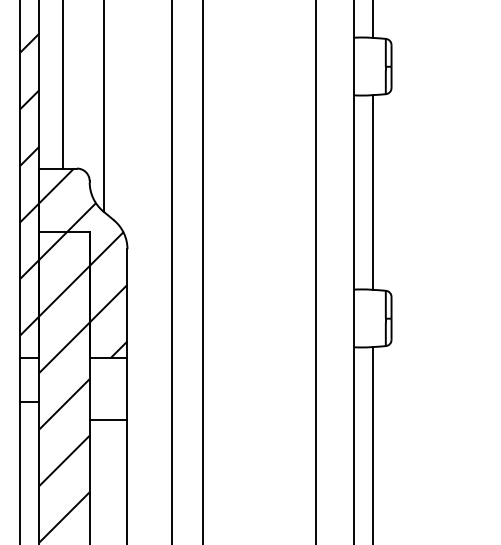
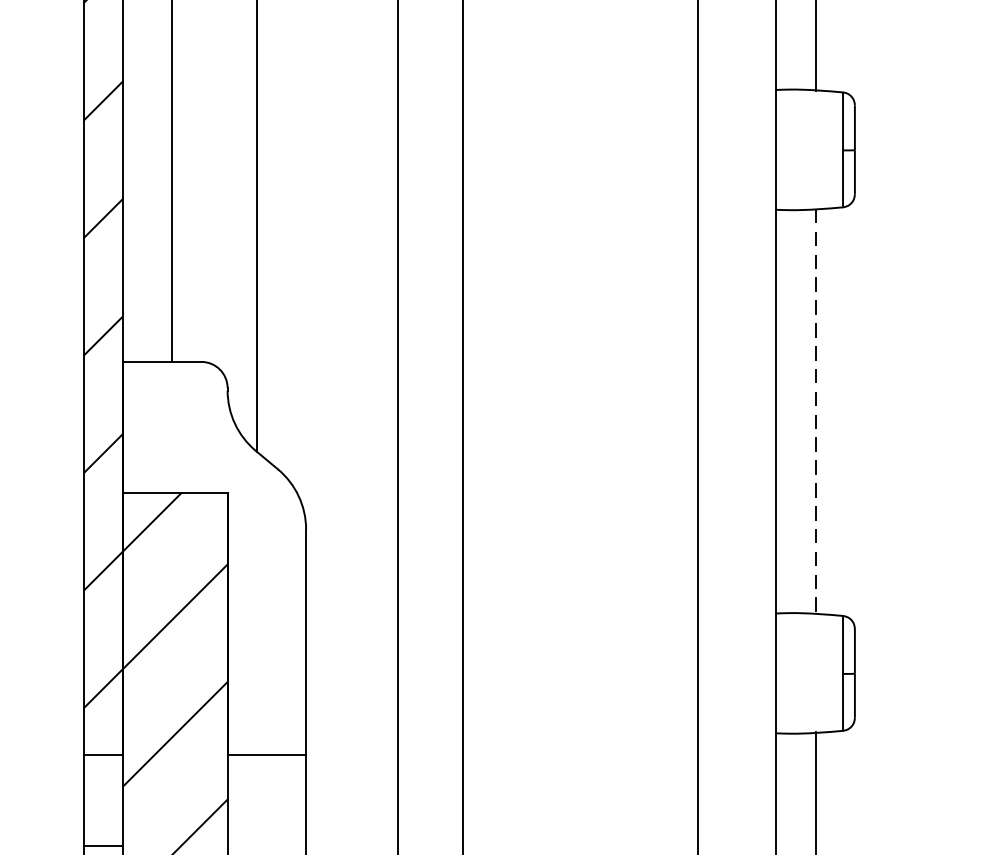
line: (372, 192) -> (815, 411), solid -> dashed
hatch: (83, 262) -> (214, 557), removed

